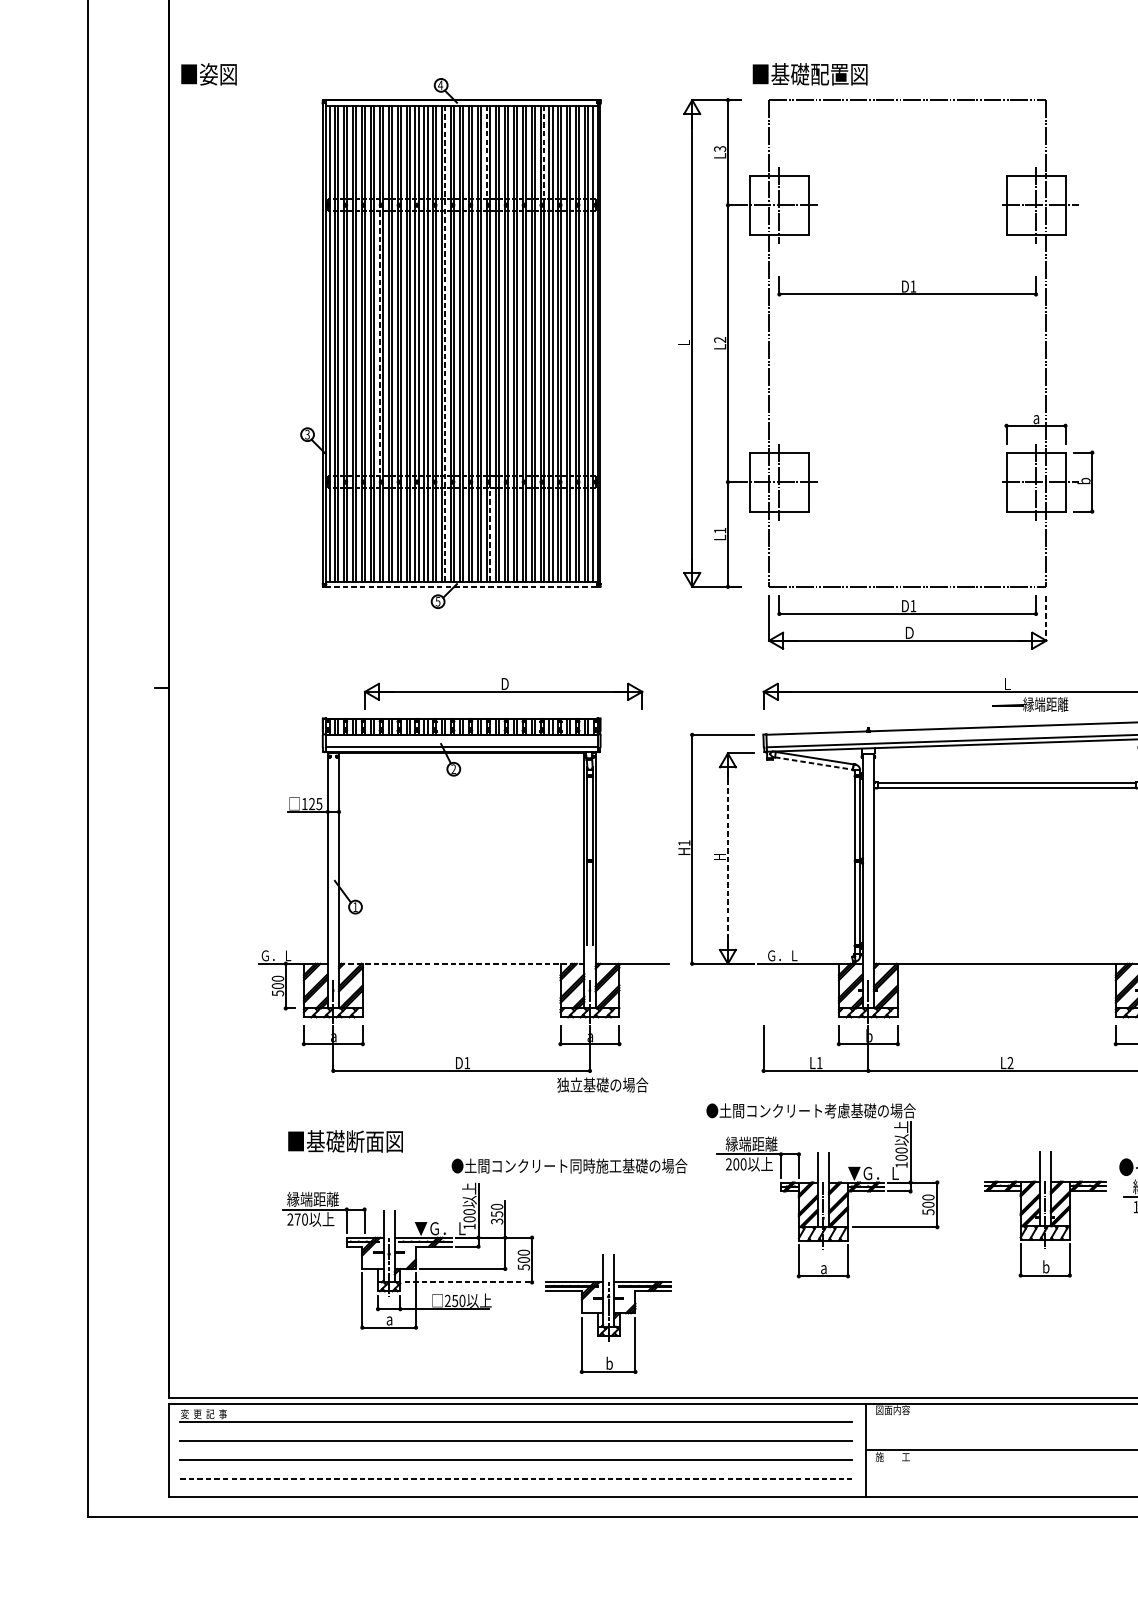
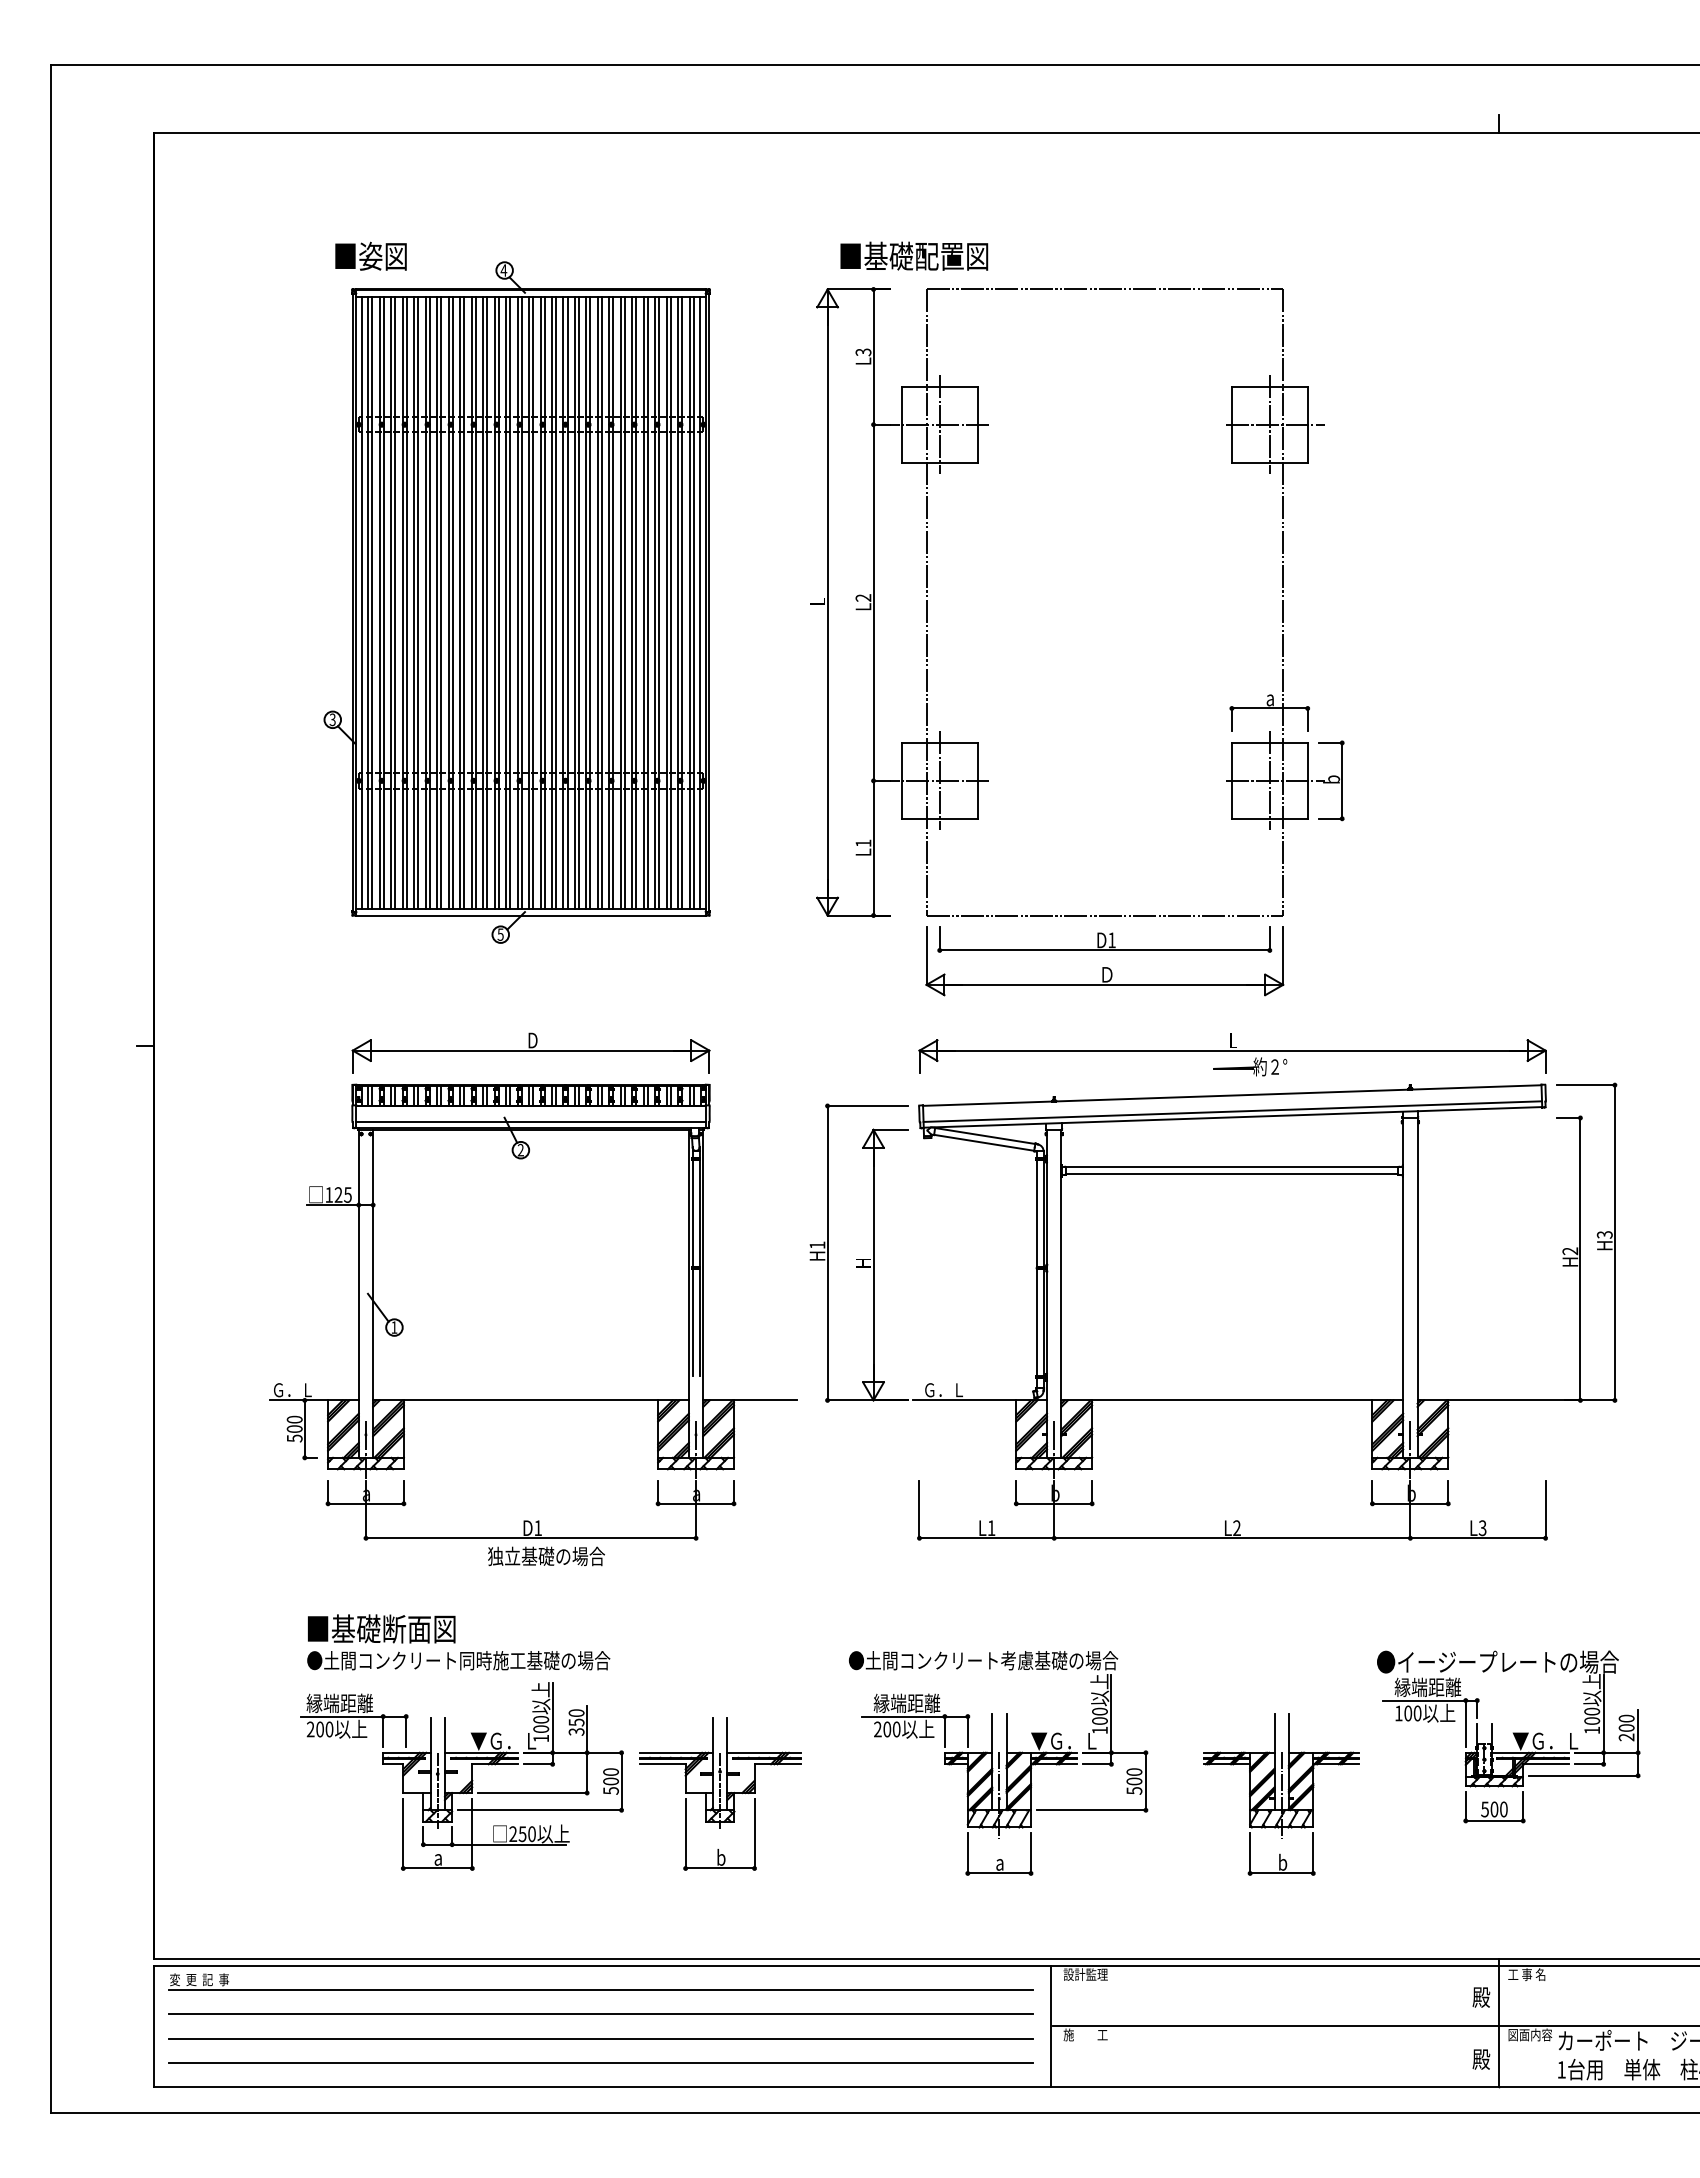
text: (208, 73) -> (370, 255), moved
text: (810, 73) -> (914, 255), moved
line: (486, 155) -> (563, 360), dashed -> solid
line: (543, 155) -> (636, 360), dashed -> solid
part: (907, 285) -> (1104, 528), removed
line: (379, 343) -> (425, 602), dashed -> solid
line: (445, 343) -> (510, 602), dashed -> solid
line: (490, 532) -> (567, 845), dashed -> solid
line: (461, 586) -> (530, 915), dashed -> solid
line: (1046, 618) -> (1283, 956), dashed -> solid
part: (503, 693) -> (530, 1052), moved
text: (1045, 704) -> (1282, 1066), 縁端距離 -> 約２°
line: (814, 763) -> (984, 1142), dashed -> solid
line: (727, 858) -> (873, 1265), dashed -> solid
line: (462, 963) -> (531, 1400), dashed -> solid
text: (602, 1085) -> (546, 1556), moved
text: (569, 1165) -> (458, 1660), moved
part: (822, 1190) -> (998, 1763), moved
part: (1045, 1214) -> (1281, 1794), moved
text: (297, 1219) -> (319, 1729), 270 -> 200
line: (468, 1282) -> (539, 1810), dashed -> solid
part: (608, 1313) -> (720, 1793), moved
text: (892, 1410) -> (1085, 1974), 図面内容 -> 設計監理
line: (516, 1478) -> (601, 2062), dashed -> solid

